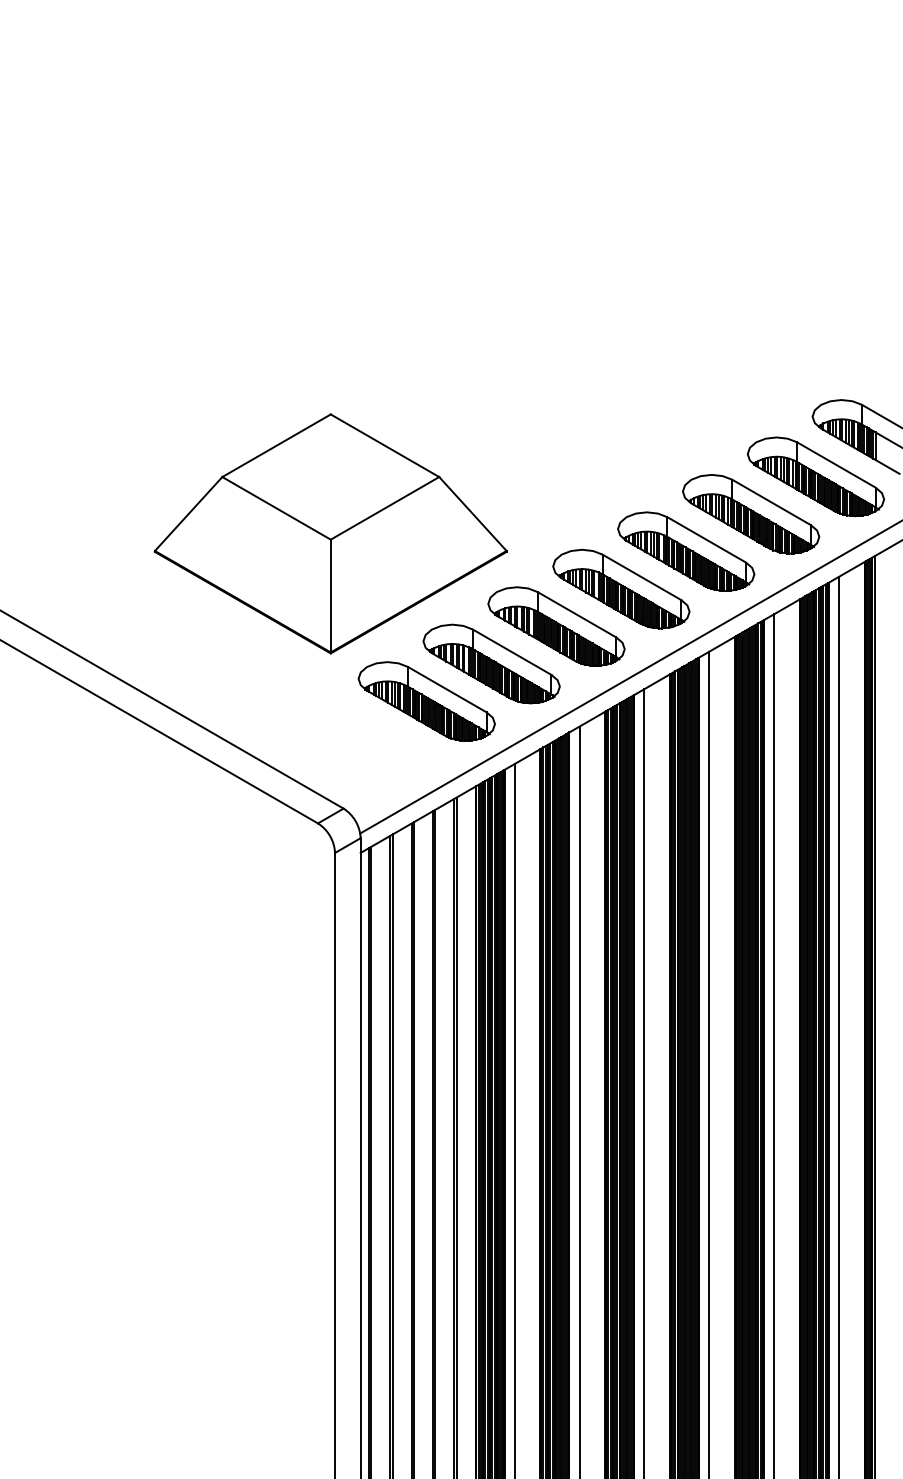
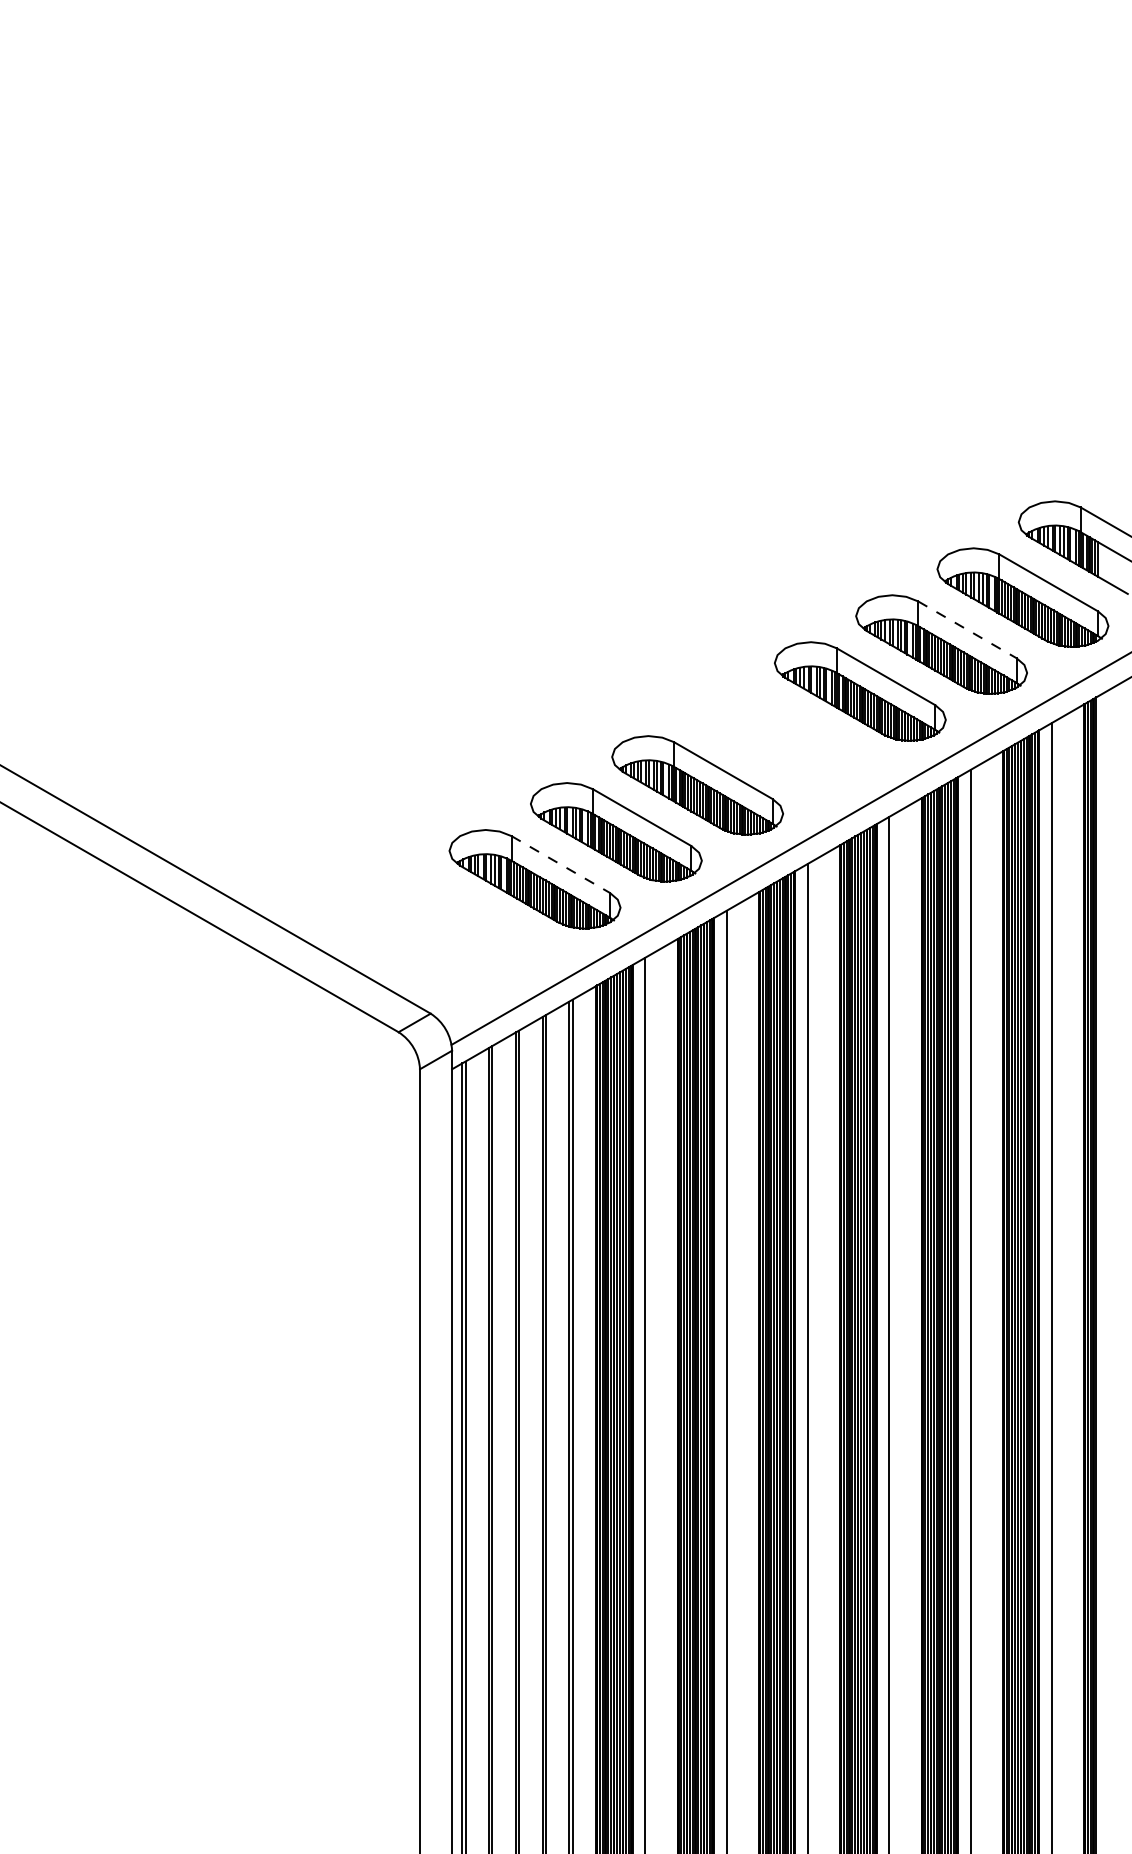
line: (772, 502) -> (968, 629), solid -> dashed
part: (330, 533) -> (414, 668), removed
part: (621, 588) -> (779, 737), removed
line: (447, 689) -> (560, 864), solid -> dashed

